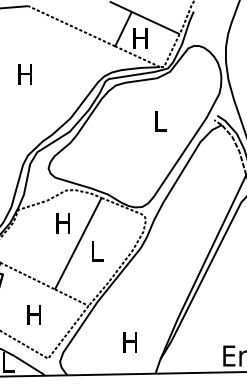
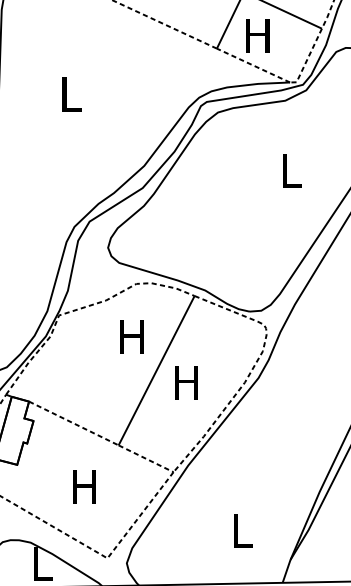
text: (24, 74) -> (68, 94), H -> L
text: (96, 251) -> (186, 383), L -> H
text: (129, 342) -> (240, 531), H -> L

